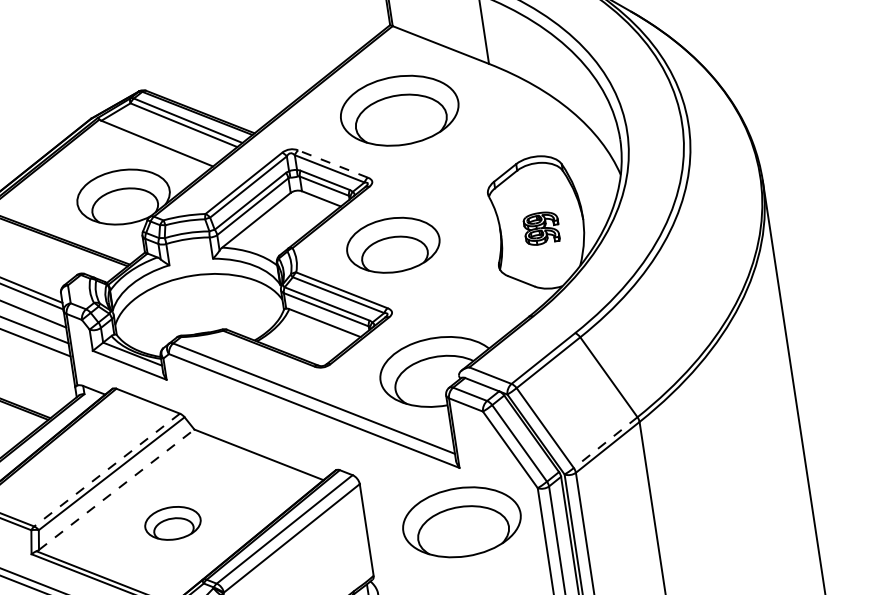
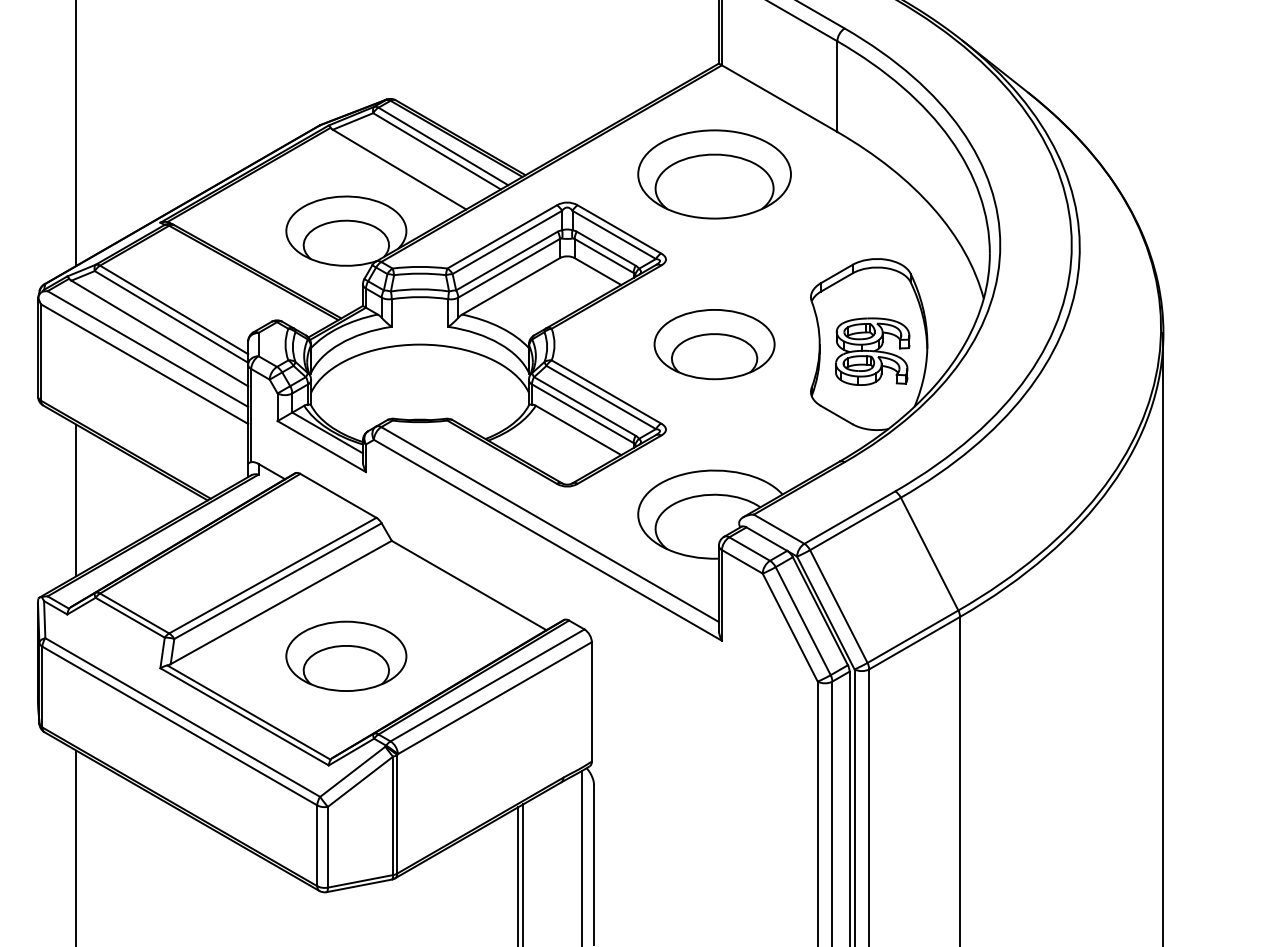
line: (333, 164) -> (619, 229), dashed -> solid
part: (541, 228) -> (872, 351), size x1.67
part: (393, 245) -> (714, 344), moved
line: (605, 442) -> (912, 636), dashed -> solid
line: (106, 470) -> (272, 575), dashed -> solid
line: (116, 489) -> (281, 602), dashed -> solid
part: (172, 522) -> (346, 655), size x1.67
part: (461, 522) -> (714, 710), removed

